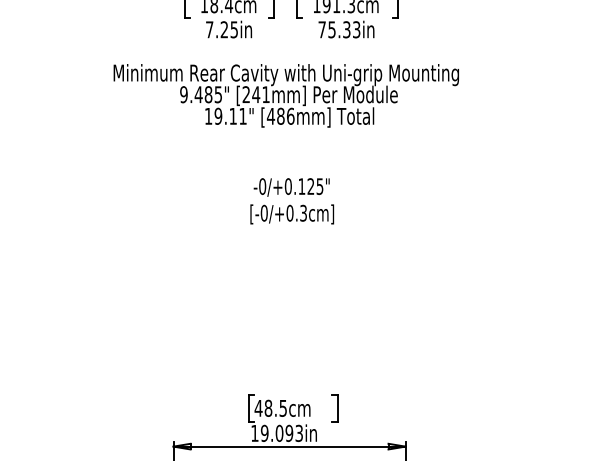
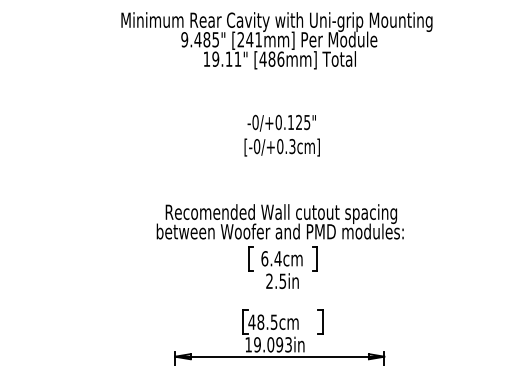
part: (290, 324) -> (280, 246), added

